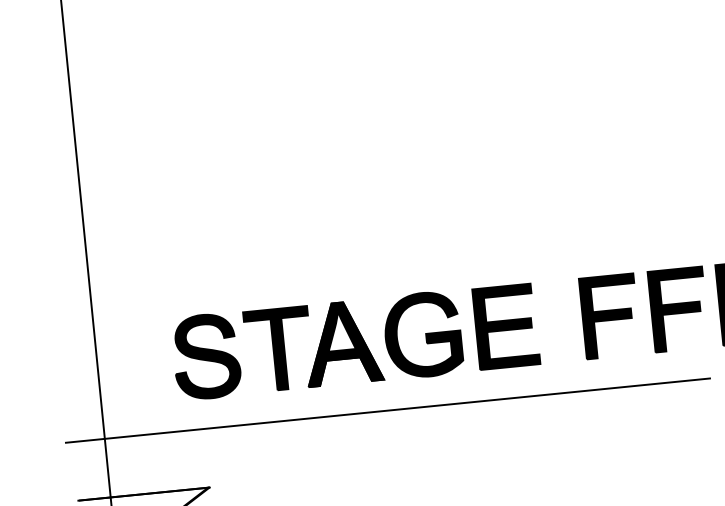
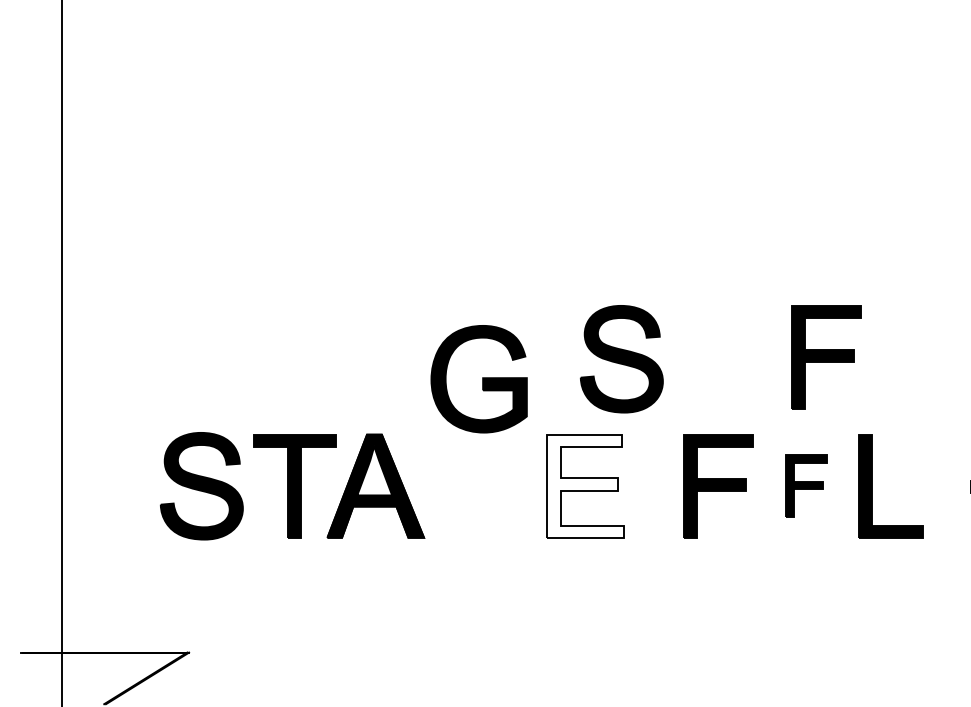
part: (684, 207) -> (826, 357), added
part: (524, 224) -> (621, 359), added
part: (678, 309) -> (806, 486), size x0.6
fill: (506, 326) -> (585, 485), removed
part: (422, 335) -> (478, 379), moved
line: (387, 410) -> (424, 577), removed

